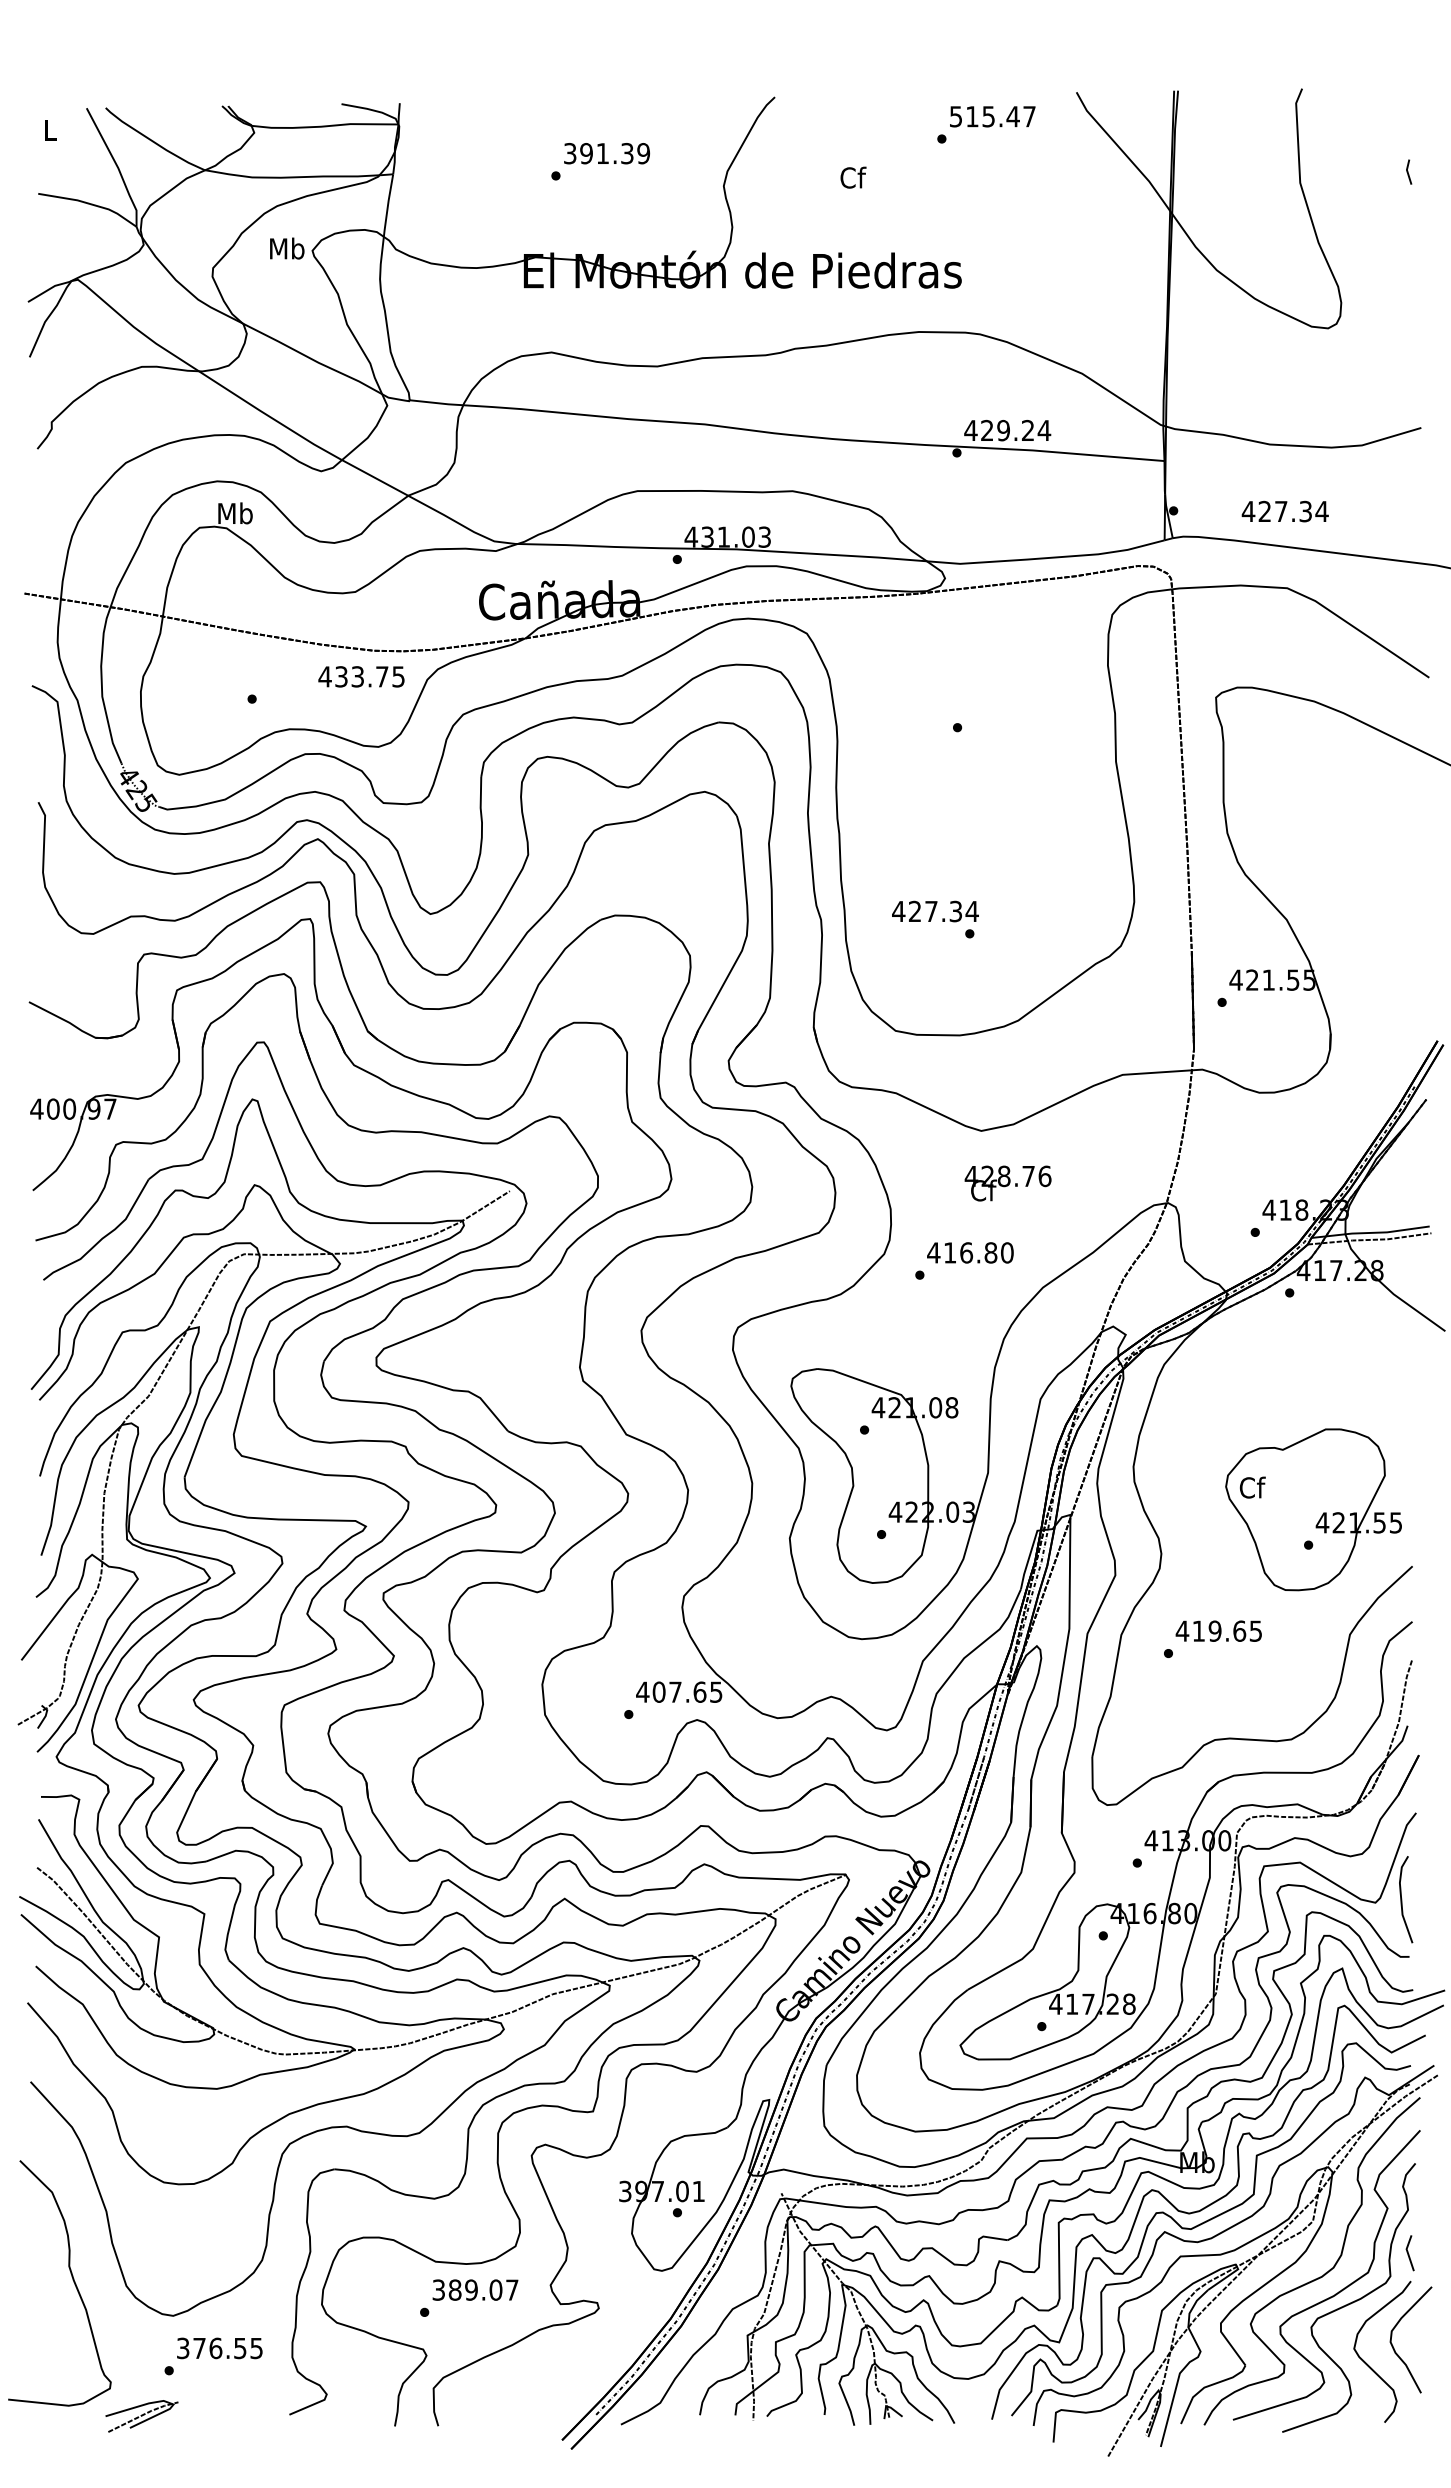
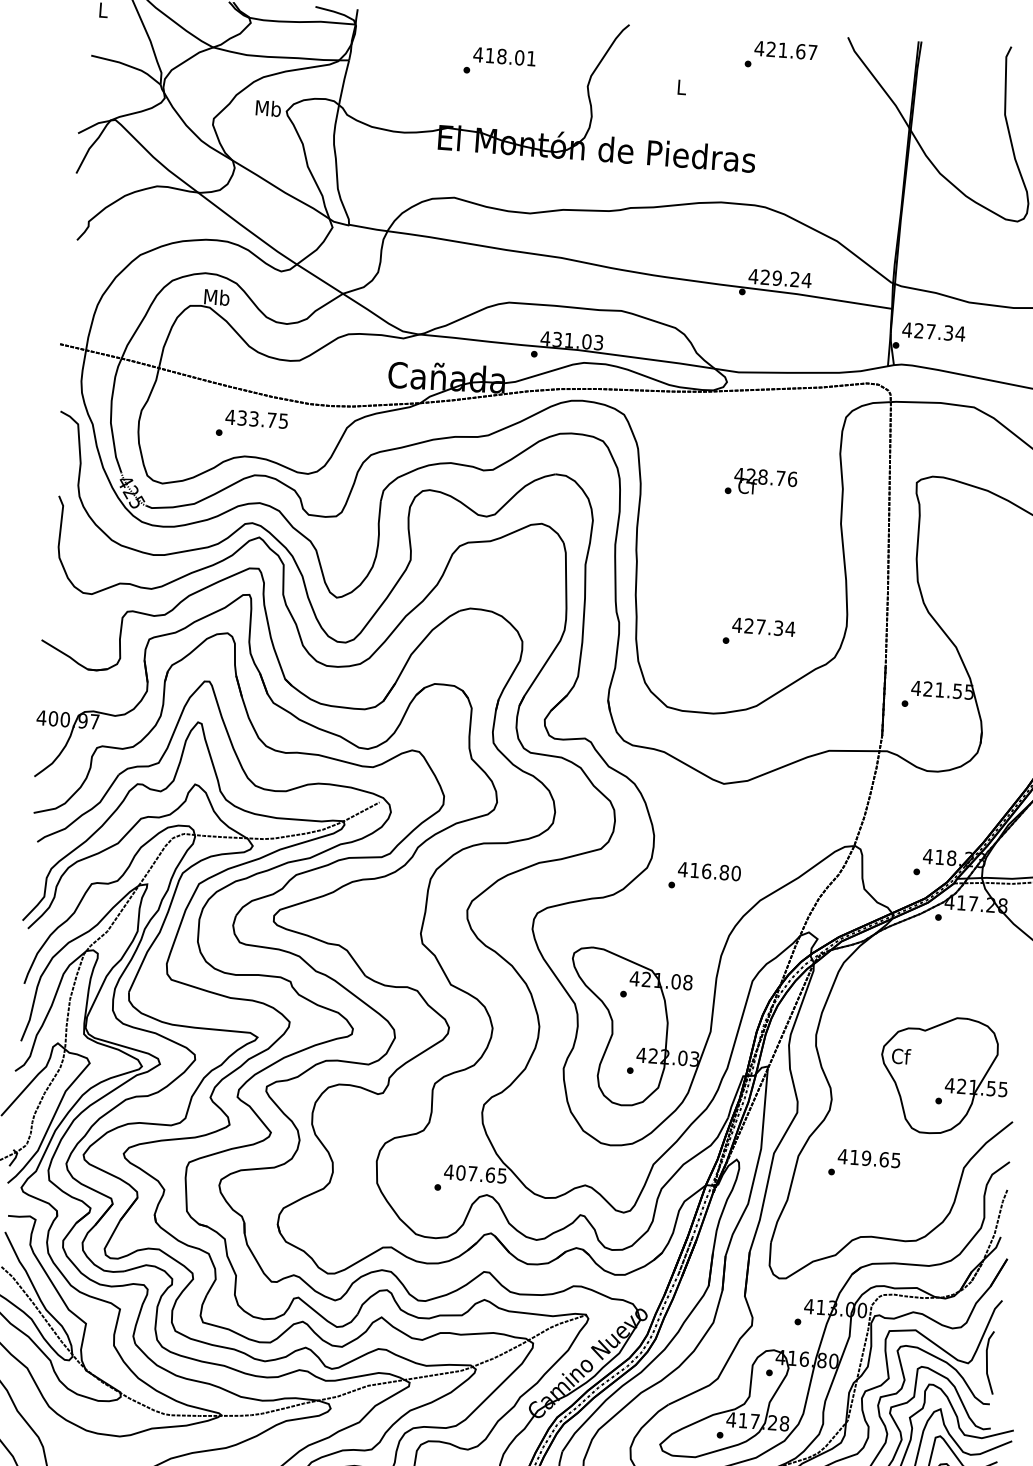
text: (984, 116) -> (780, 49), 515.47 -> 421.67
text: (606, 153) -> (504, 56), 391.39 -> 418.01
text: (853, 177) -> (682, 87), Cf -> L
text: (1284, 511) -> (933, 331), moved
text: (361, 676) -> (256, 418), moved
text: (935, 911) -> (763, 627), moved
text: (1007, 1183) -> (765, 482), moved

